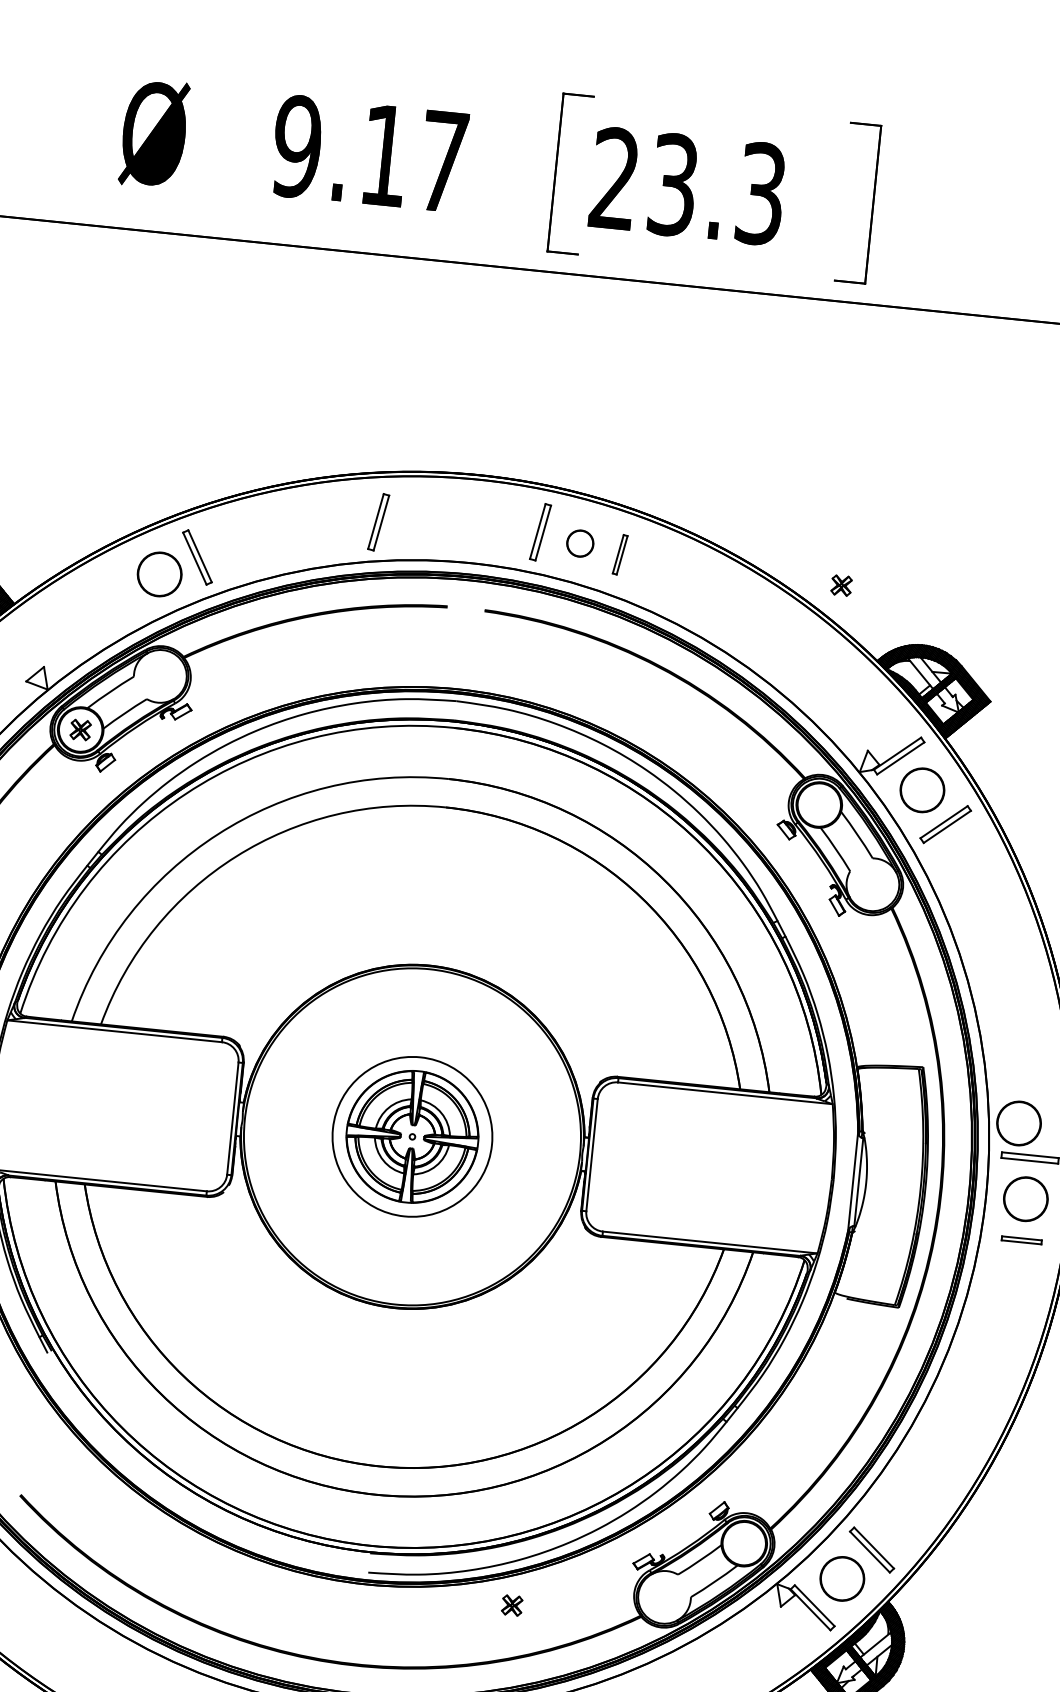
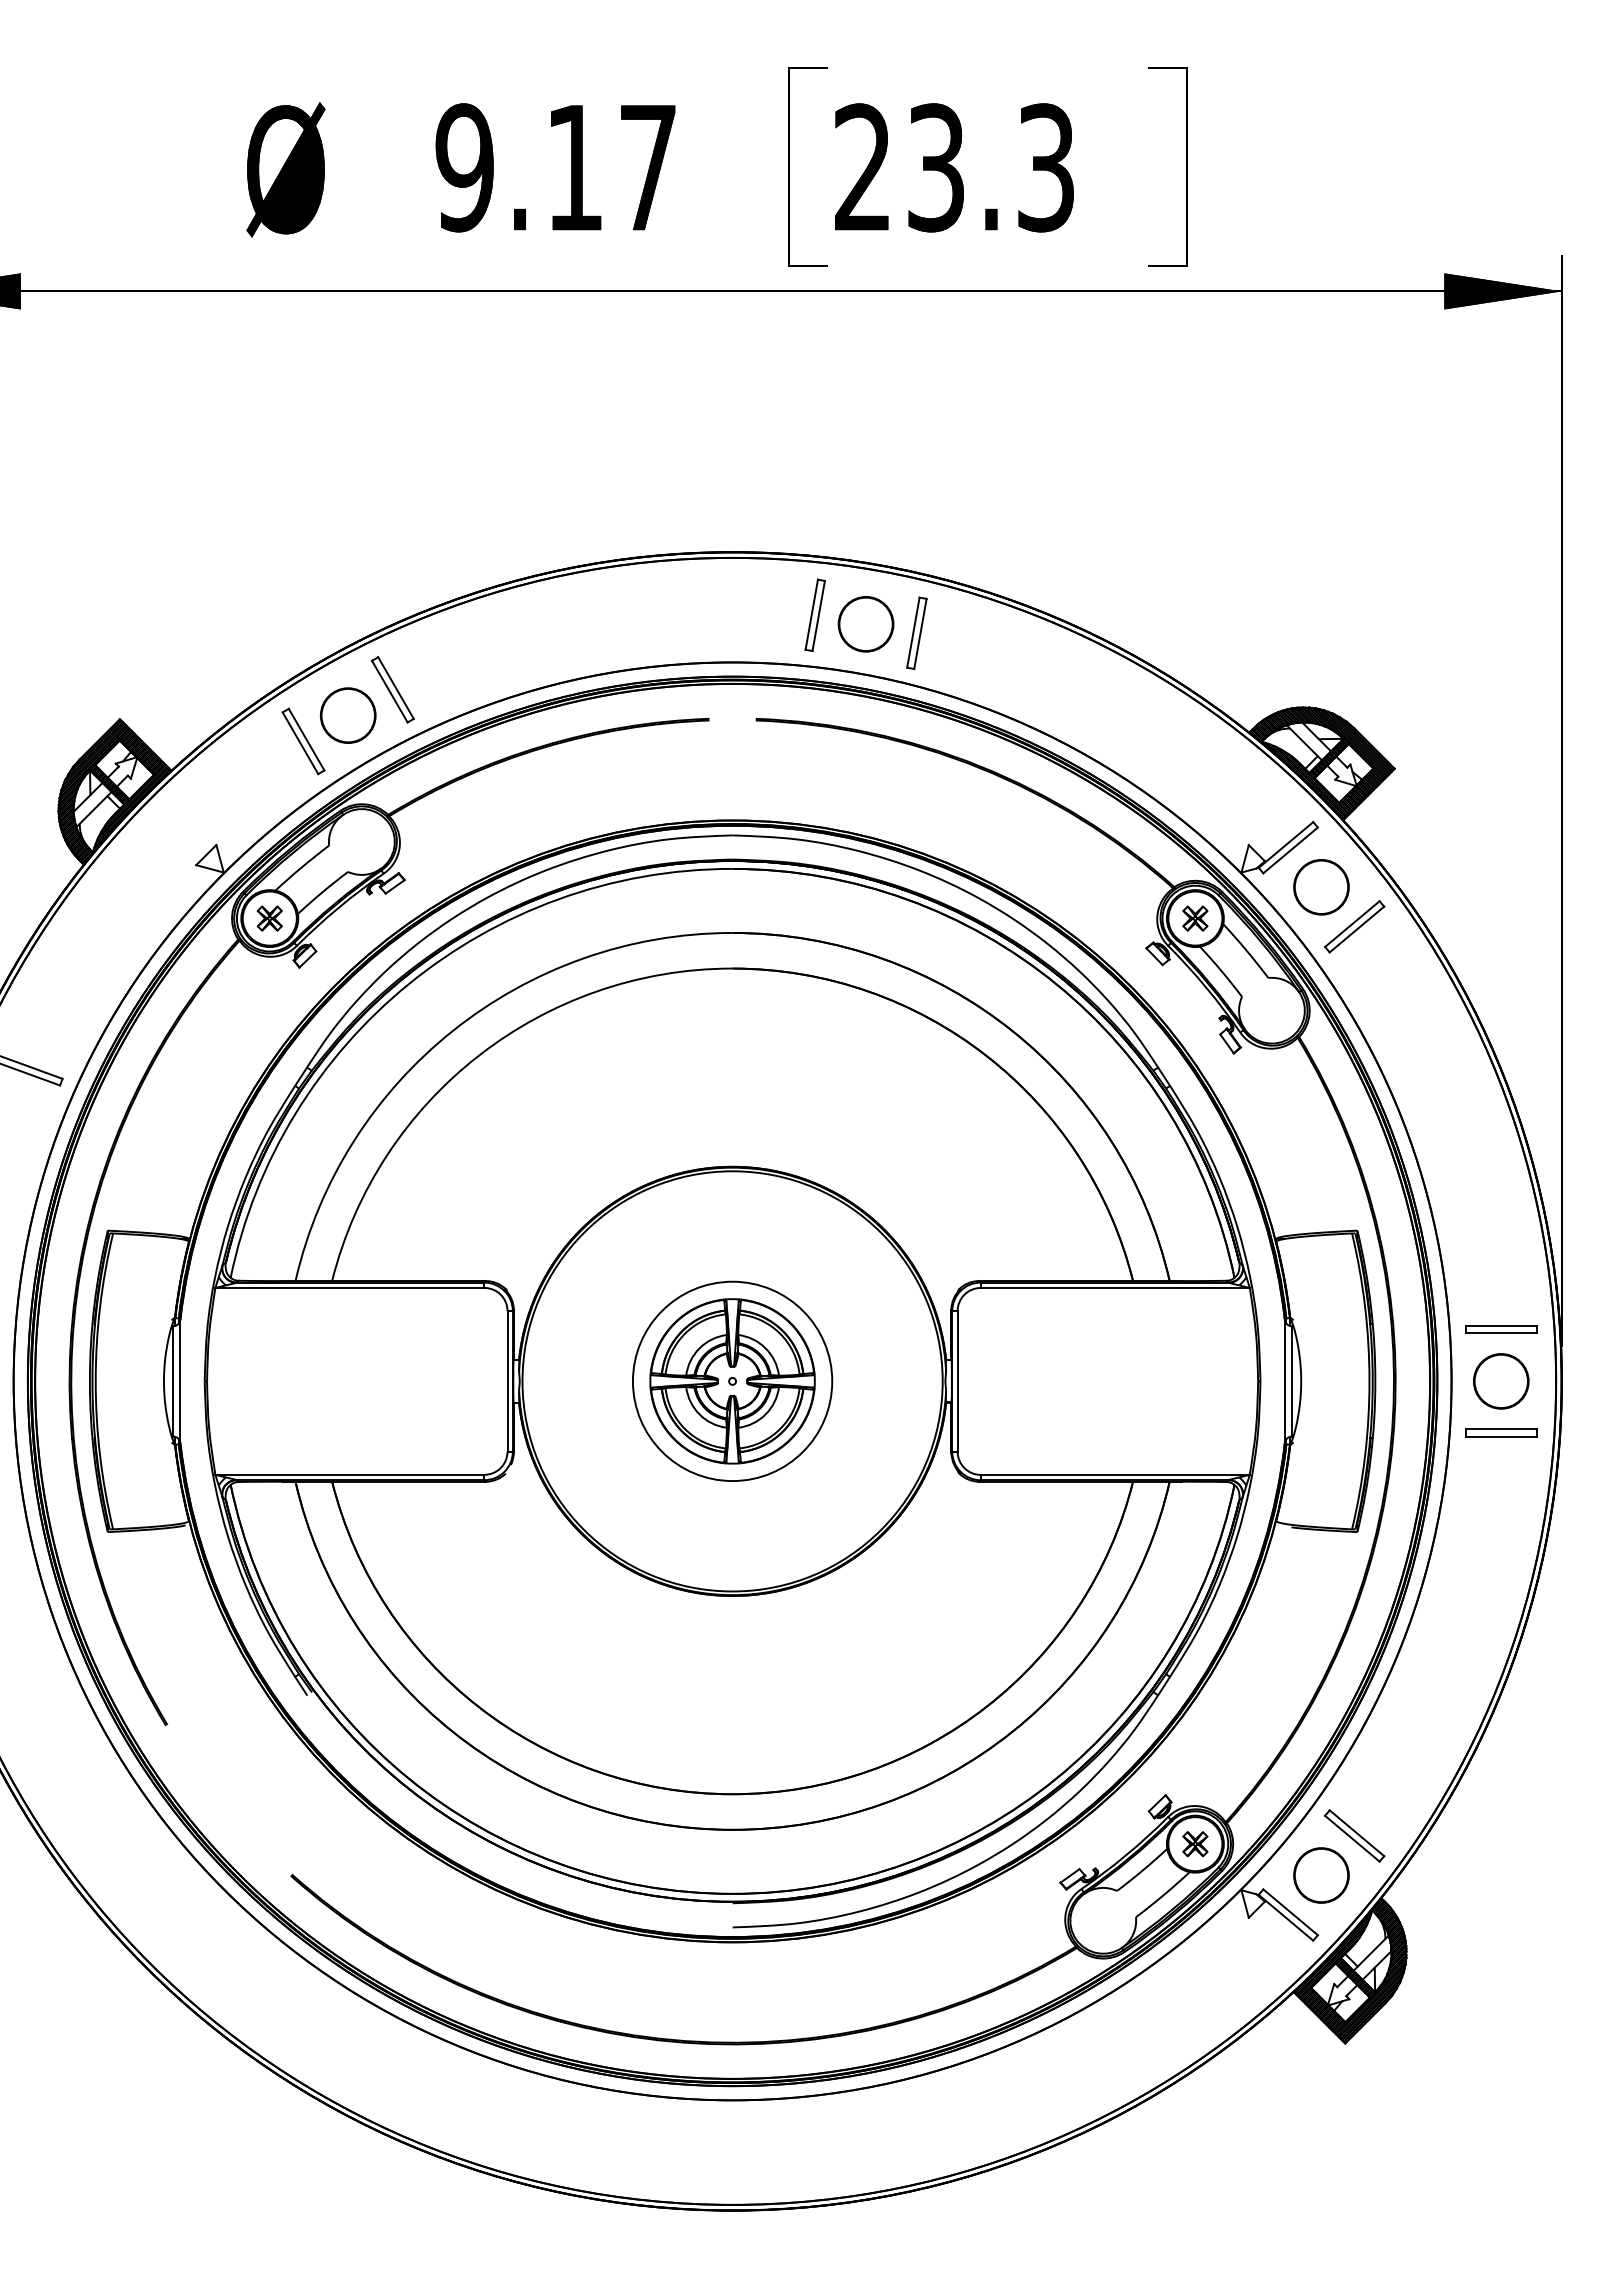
part: (378, 521) -> (612, 622), removed
part: (579, 543) -> (865, 624), size x1.67
part: (619, 554) -> (916, 632), size x1.43
part: (841, 585) -> (1195, 918), moved
part: (121, 591) -> (303, 741), added
circle: (1019, 1123) -> (1483, 1288), removed
part: (1021, 1239) -> (1501, 1432), size x1.43
part: (512, 1605) -> (1195, 1844), moved

